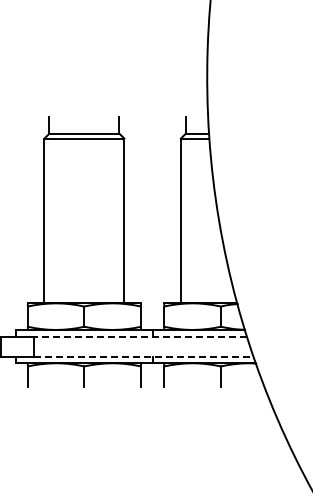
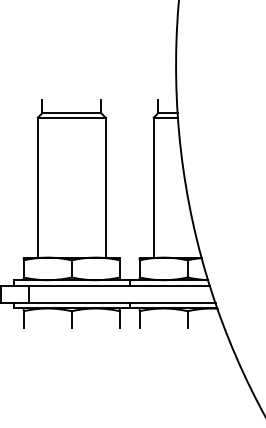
line: (140, 336) -> (119, 285), dashed -> solid
line: (143, 356) -> (121, 302), dashed -> solid

